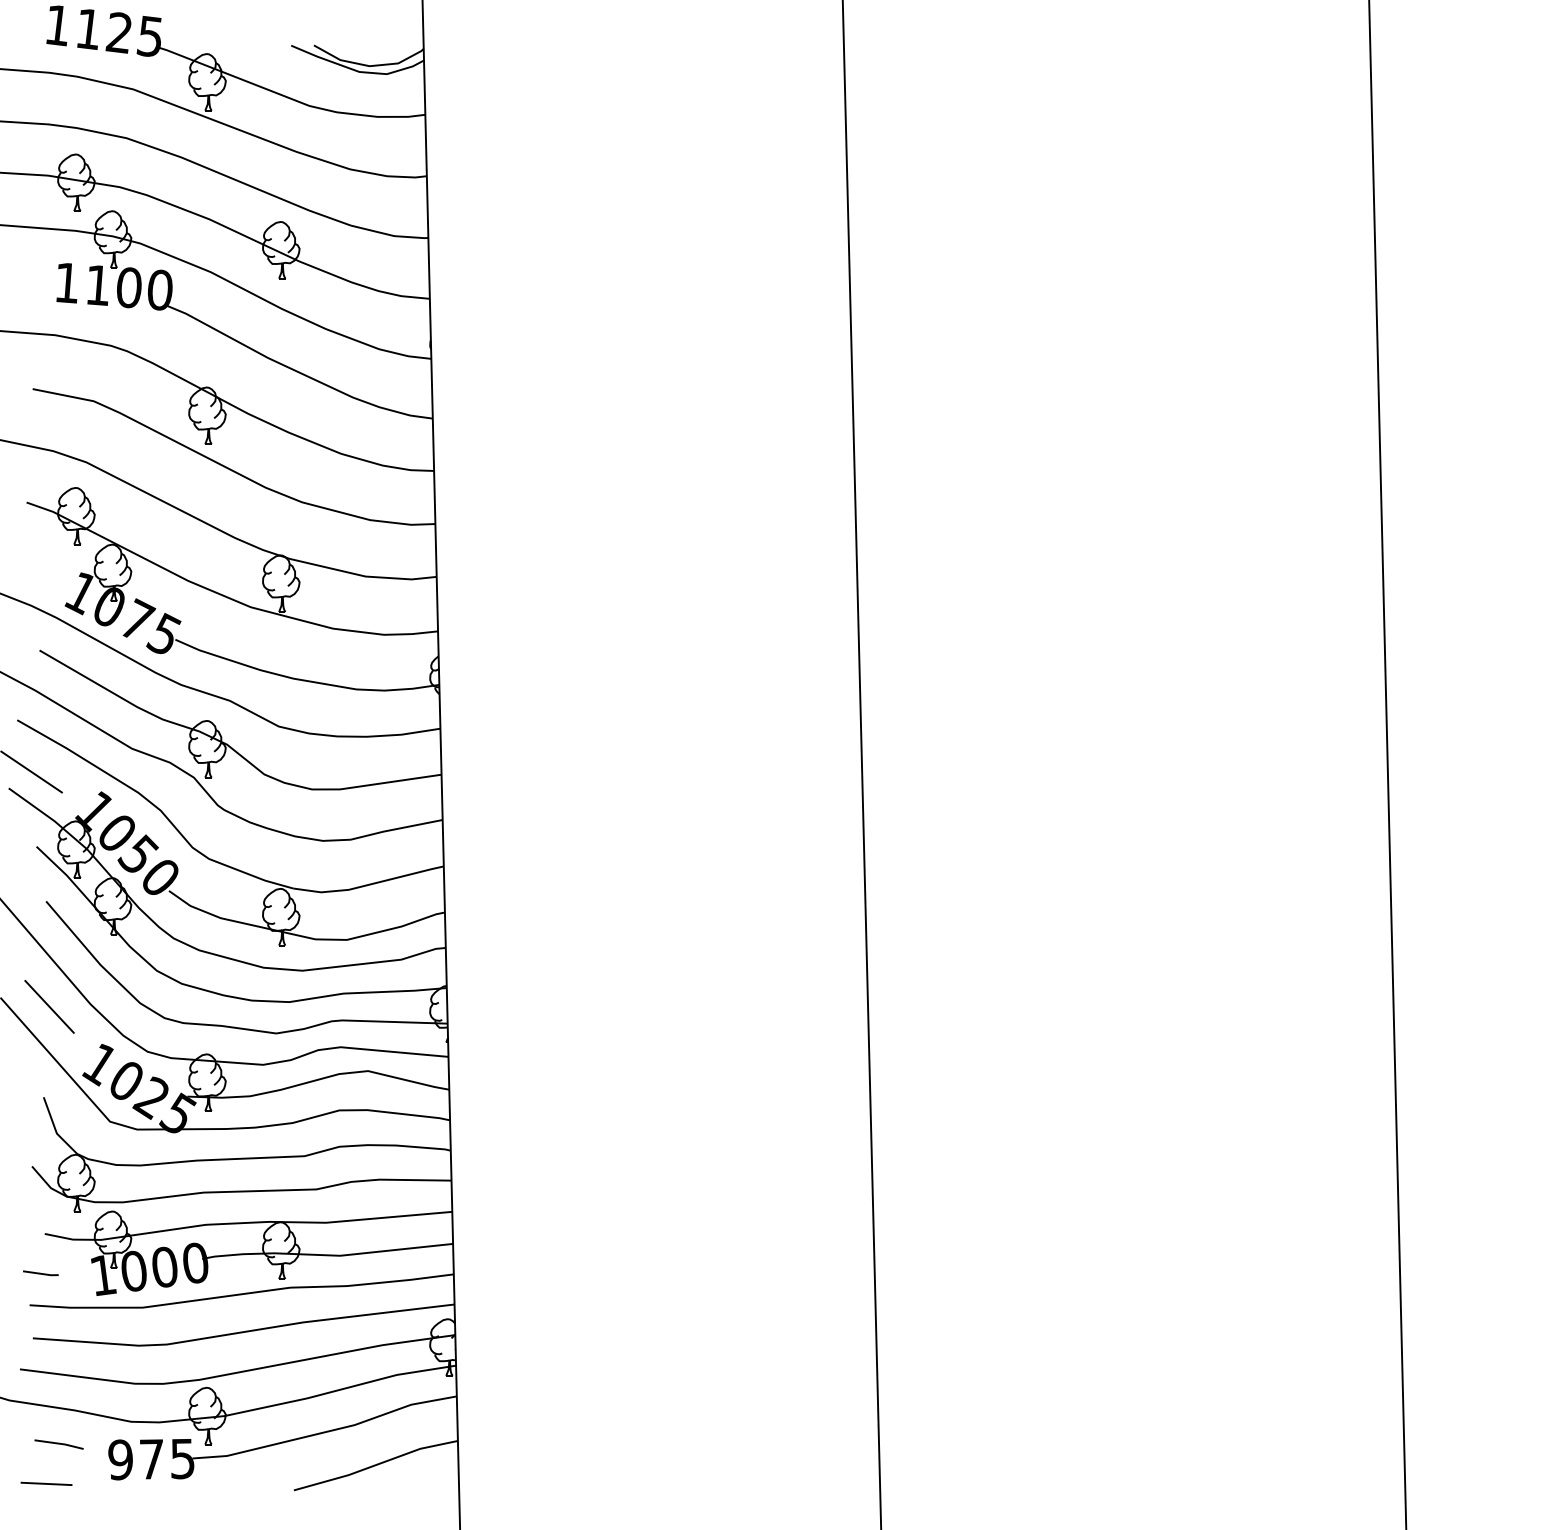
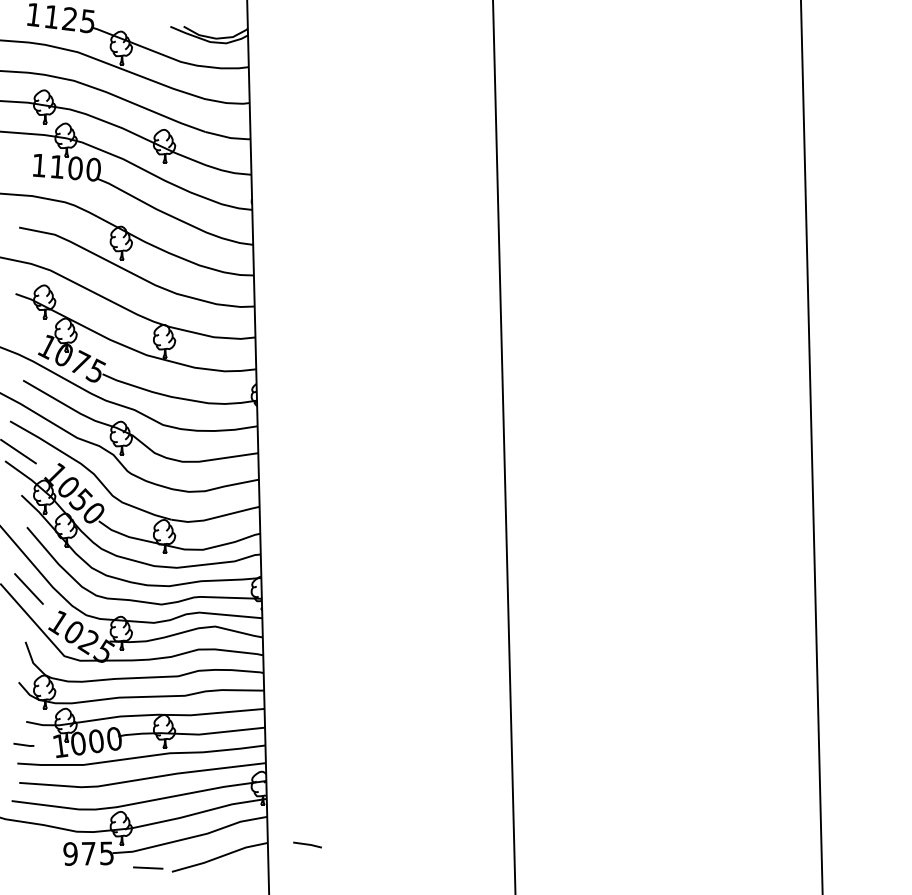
line: (58, 1443) -> (307, 844), moved
line: (47, 1482) -> (148, 867), moved

